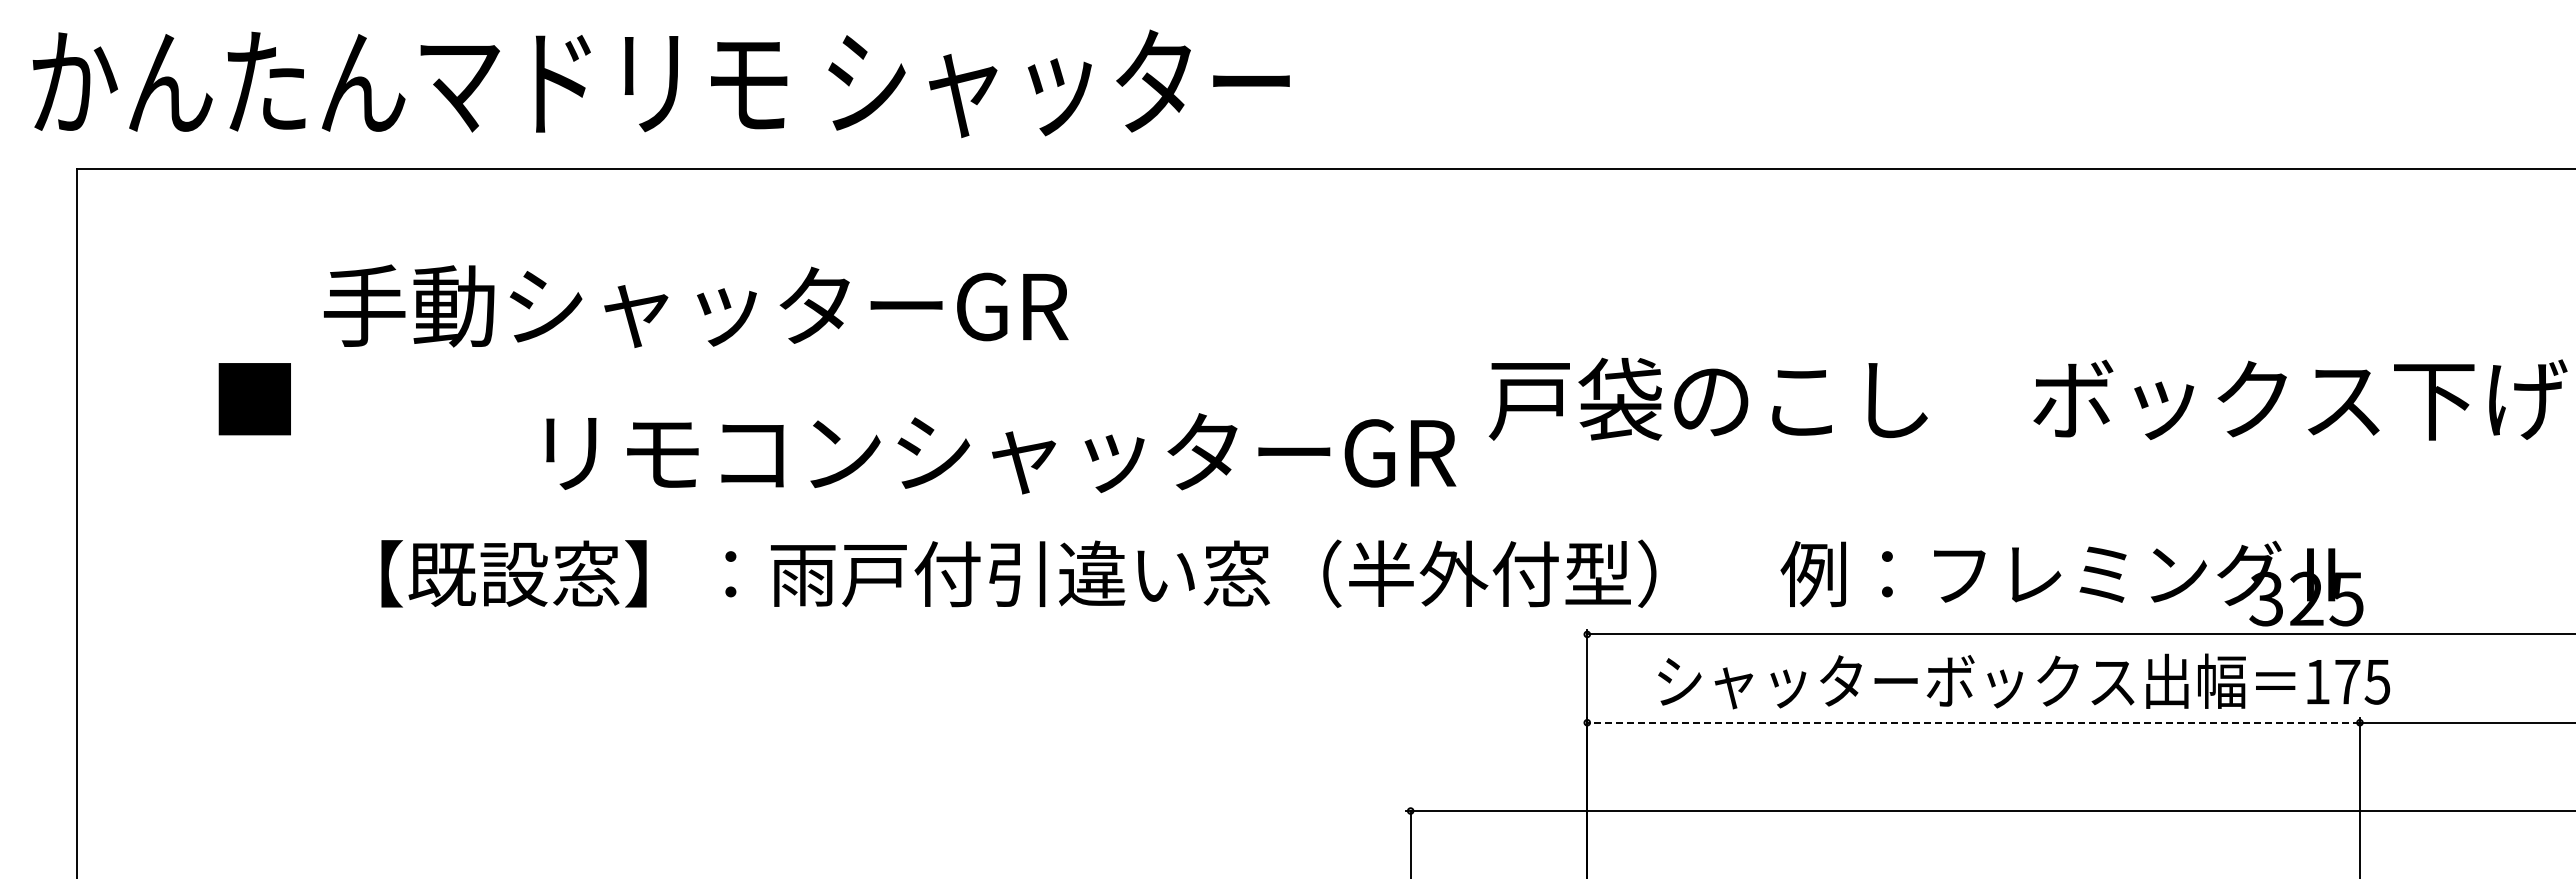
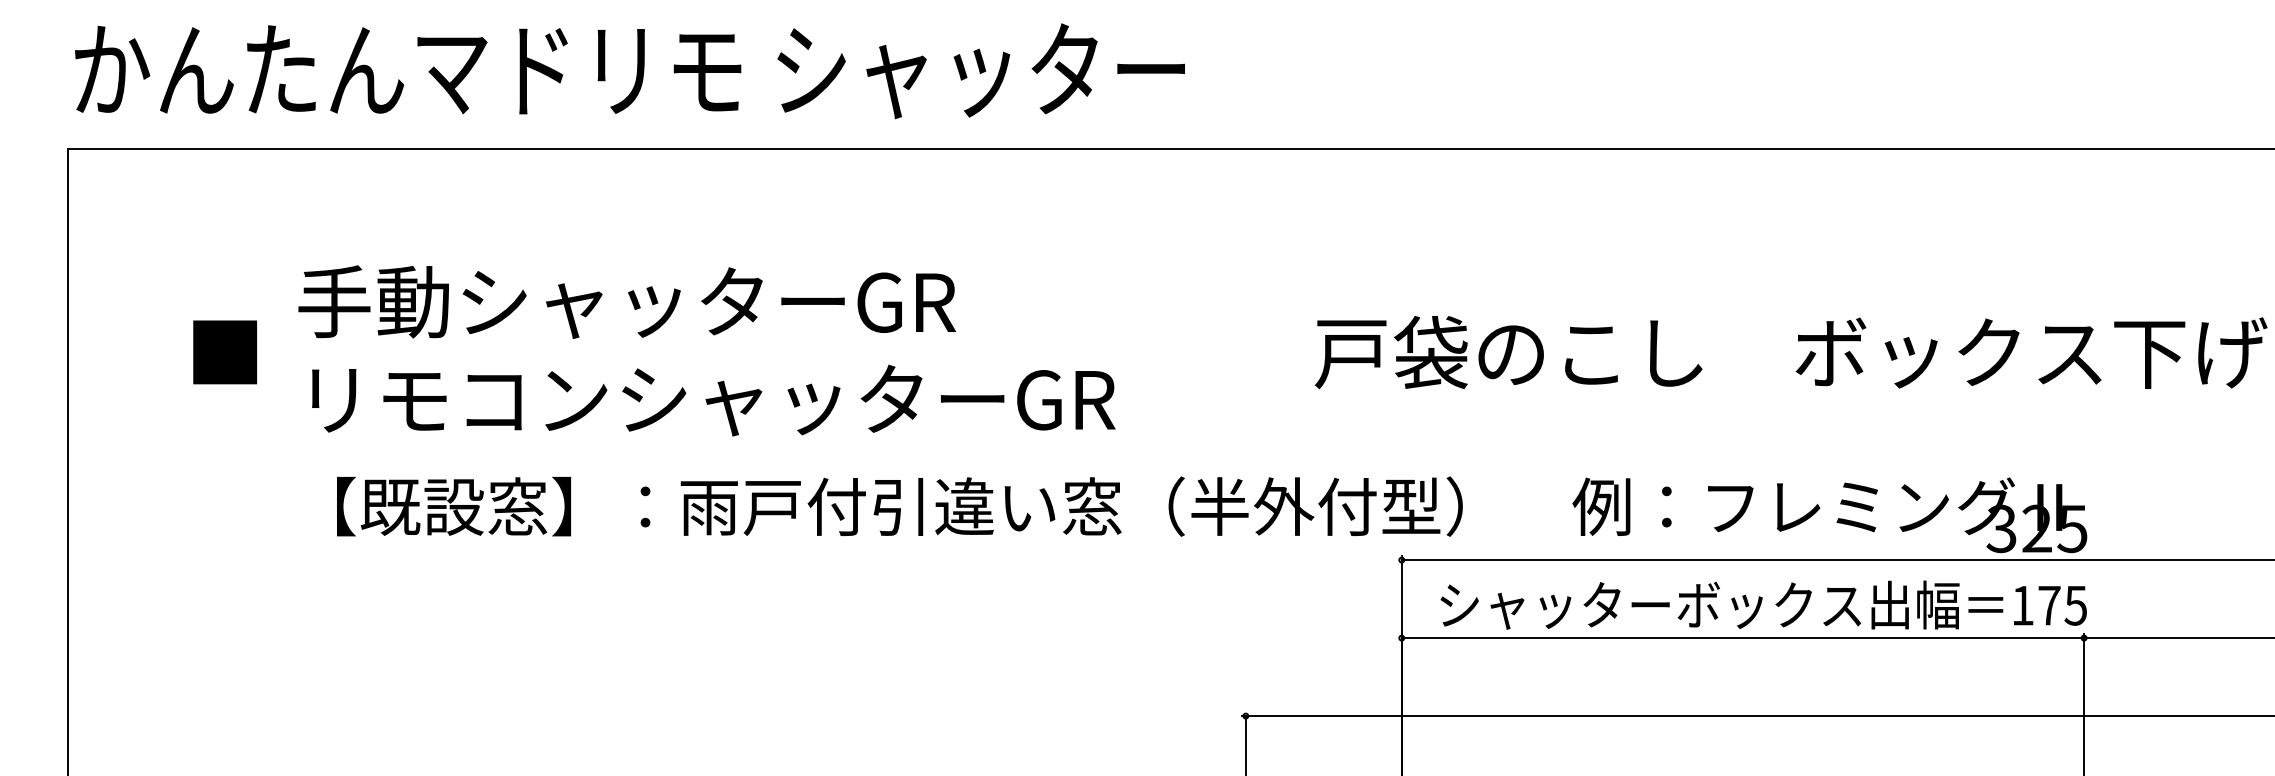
text: (660, 83) -> (629, 70), moved
text: (696, 305) -> (627, 301), moved
text: (1001, 453) -> (714, 400), moved
text: (2024, 681) -> (1764, 605), moved
line: (1973, 722) -> (1742, 637), dashed -> solid

